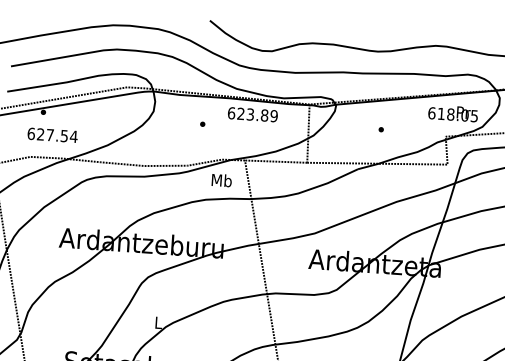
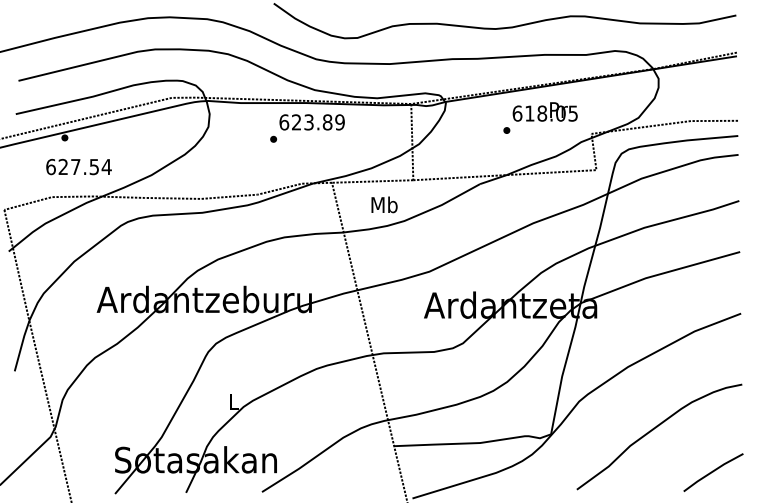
text: (452, 113) -> (544, 111), moved
text: (252, 114) -> (311, 122), moved
text: (221, 180) -> (384, 204), moved

